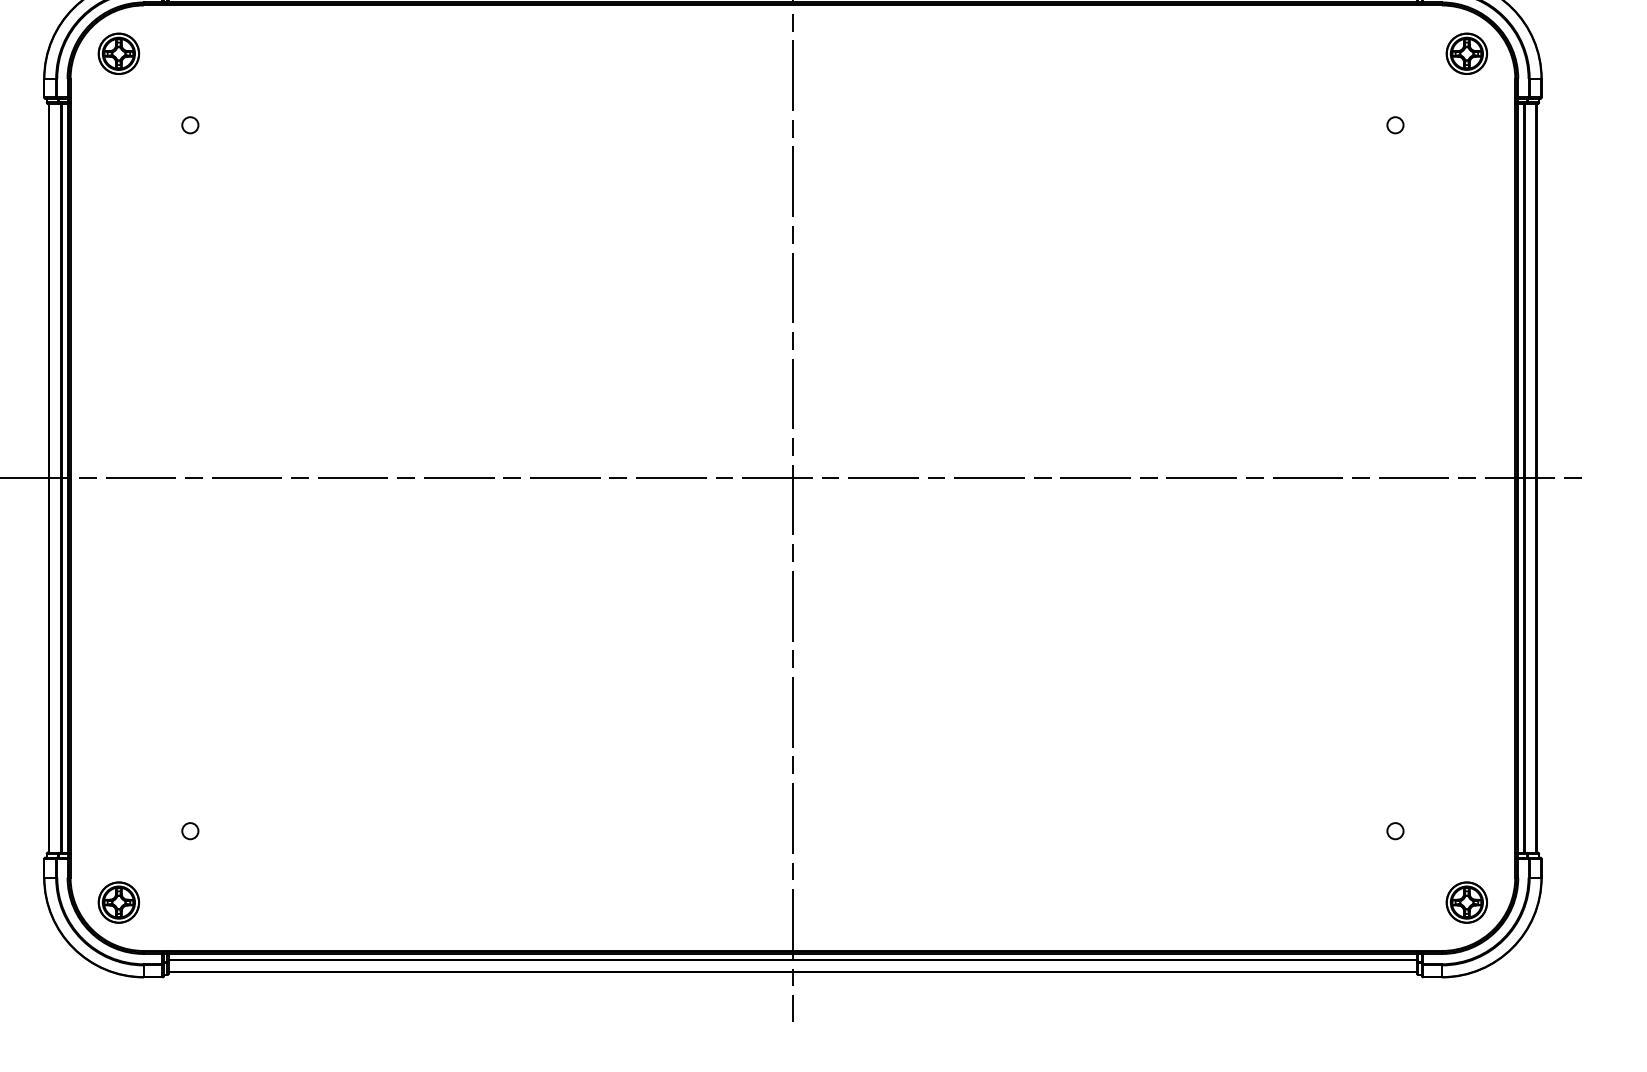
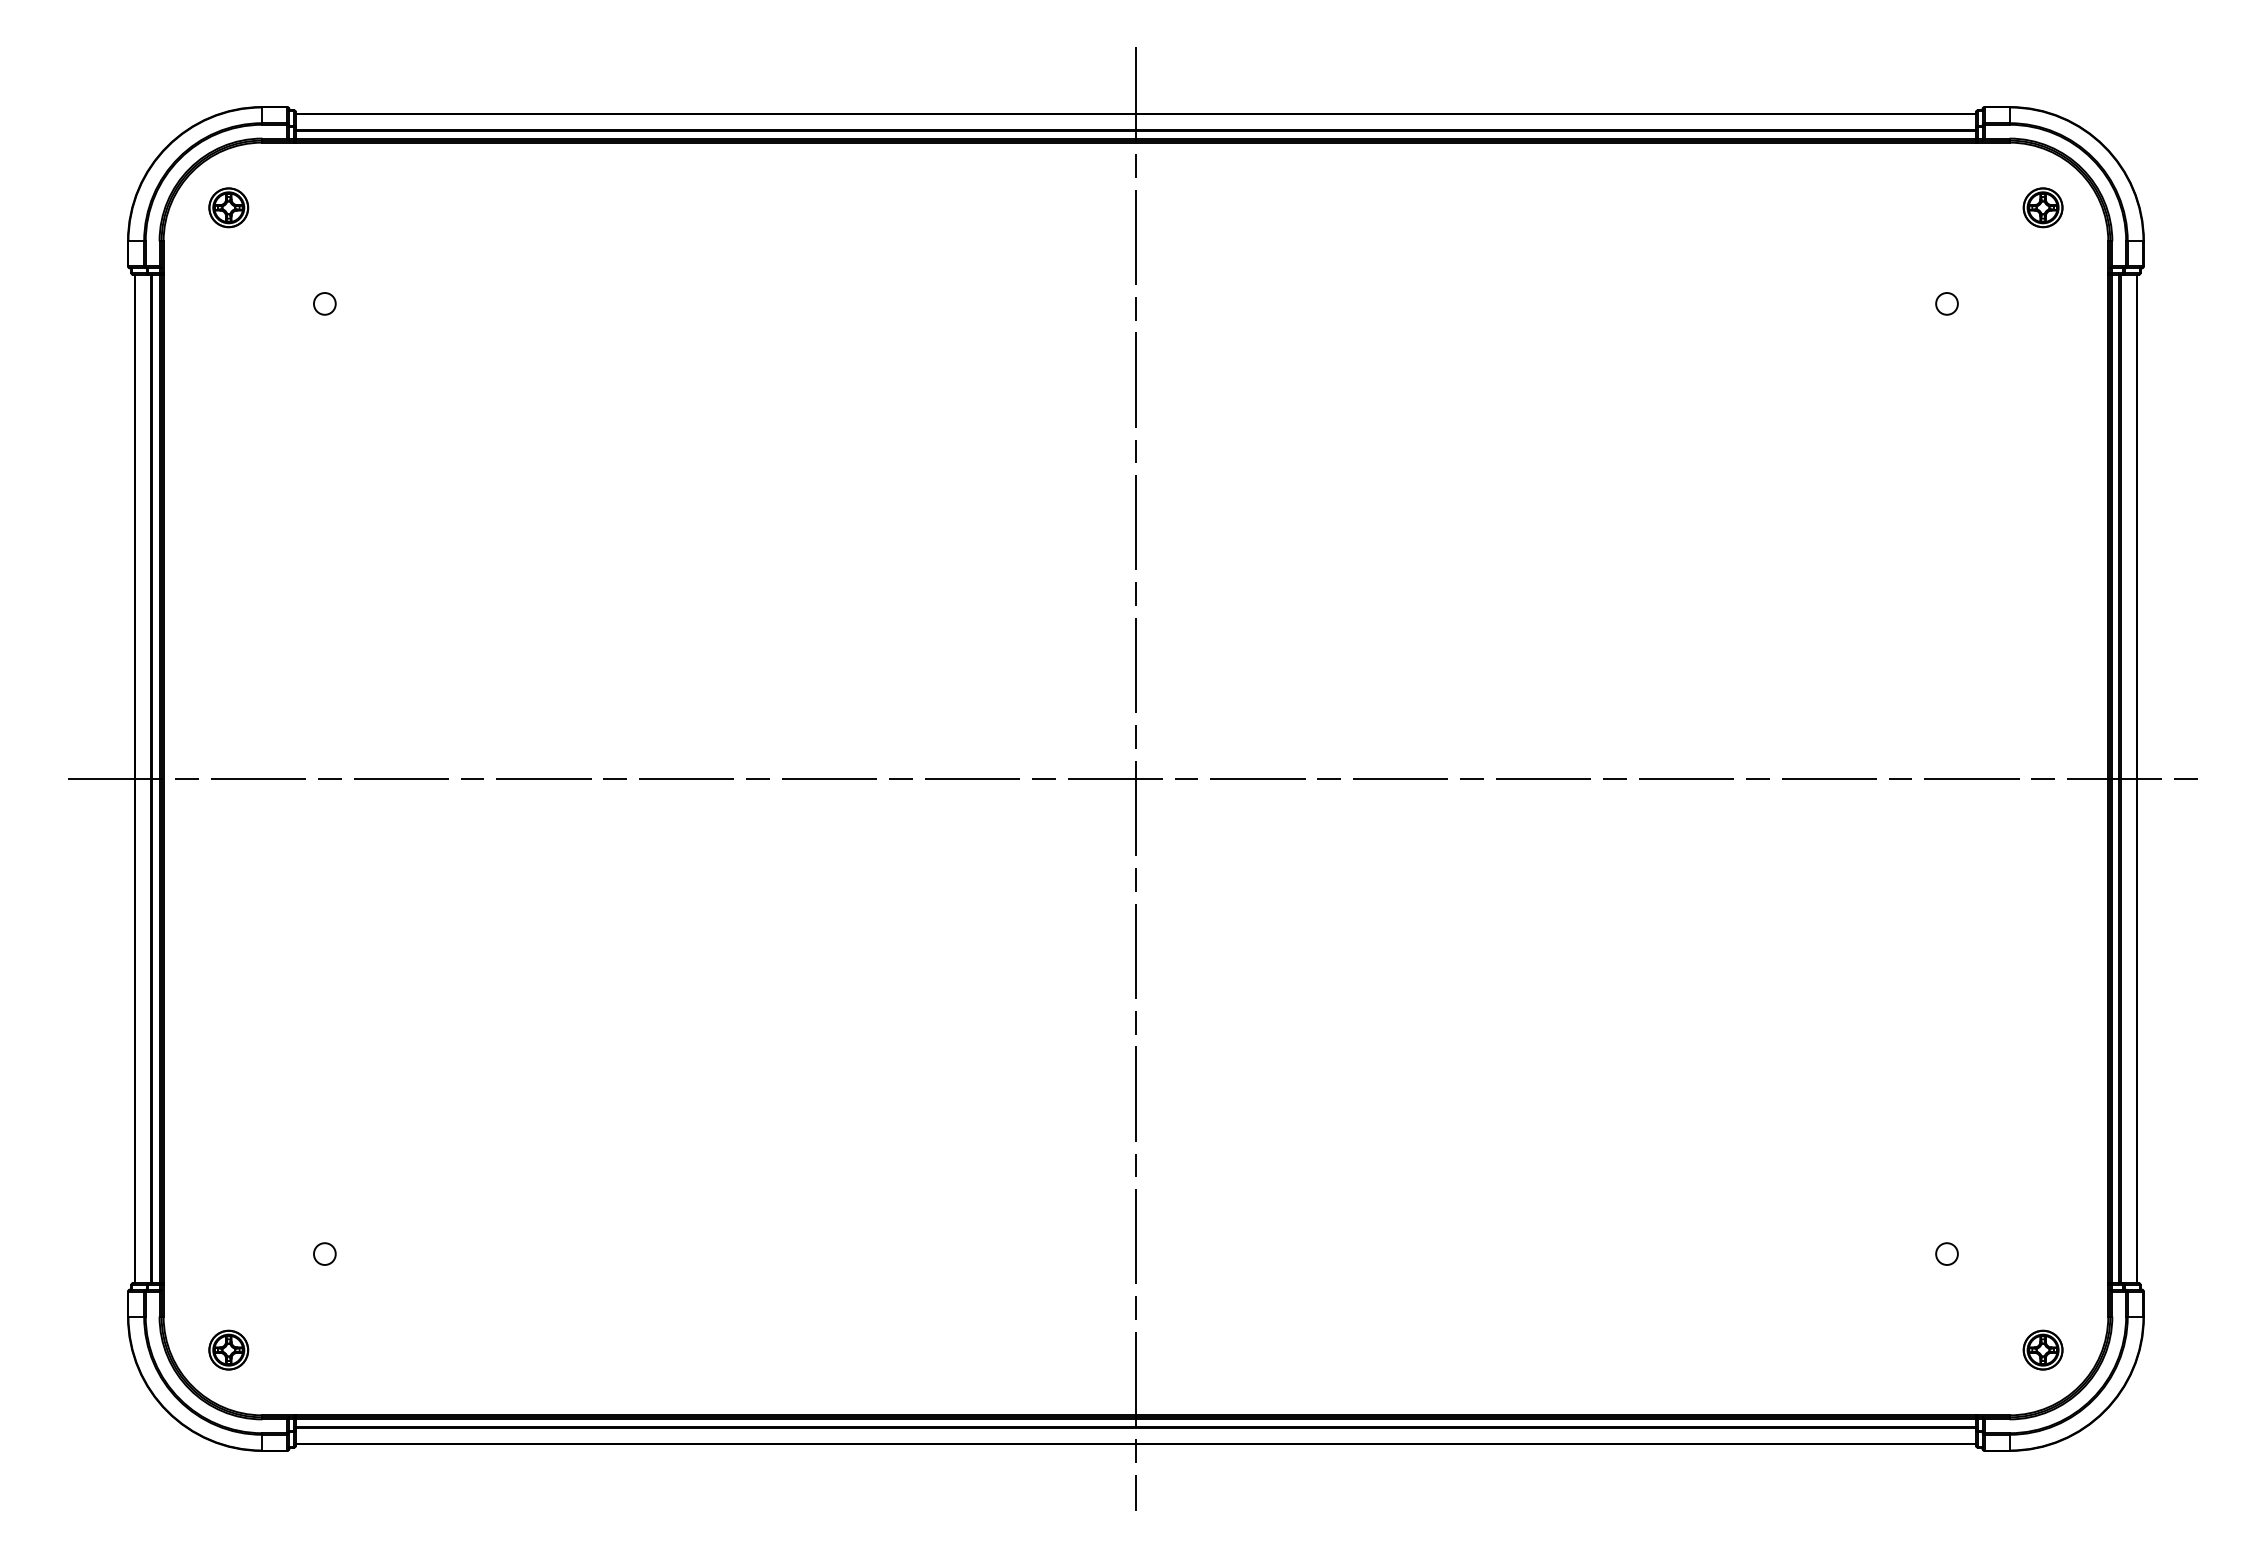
part: (118, 53) -> (228, 207), size x0.71
part: (1466, 53) -> (2042, 207), size x0.71
part: (118, 902) -> (228, 1349), size x0.71
part: (1466, 902) -> (2042, 1349), size x0.71

